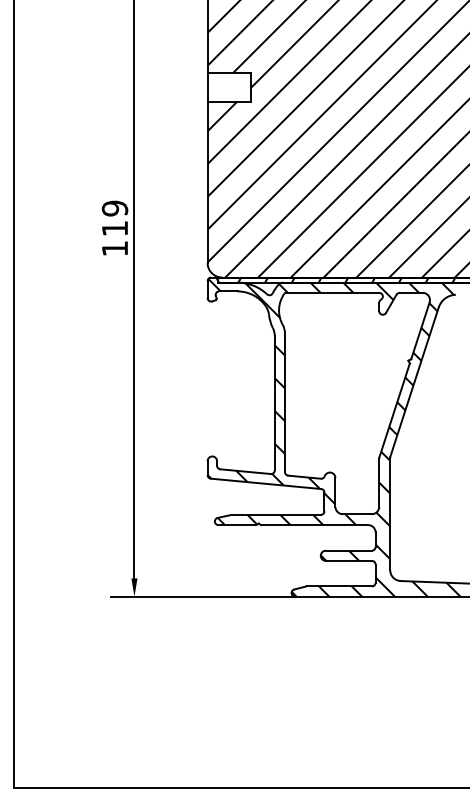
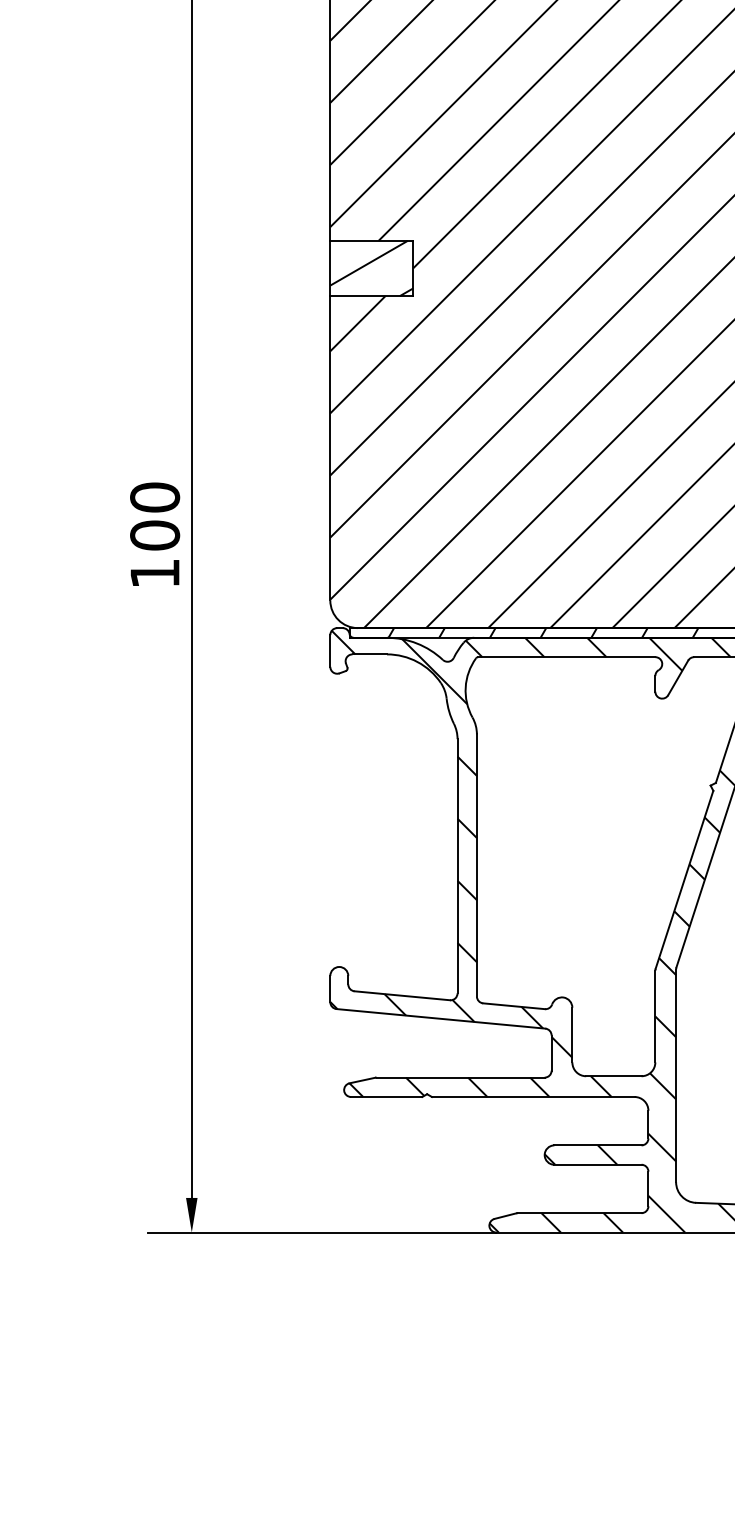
hatch: (229, 87) -> (371, 268), added
text: (114, 218) -> (154, 516), 119 -> 100

